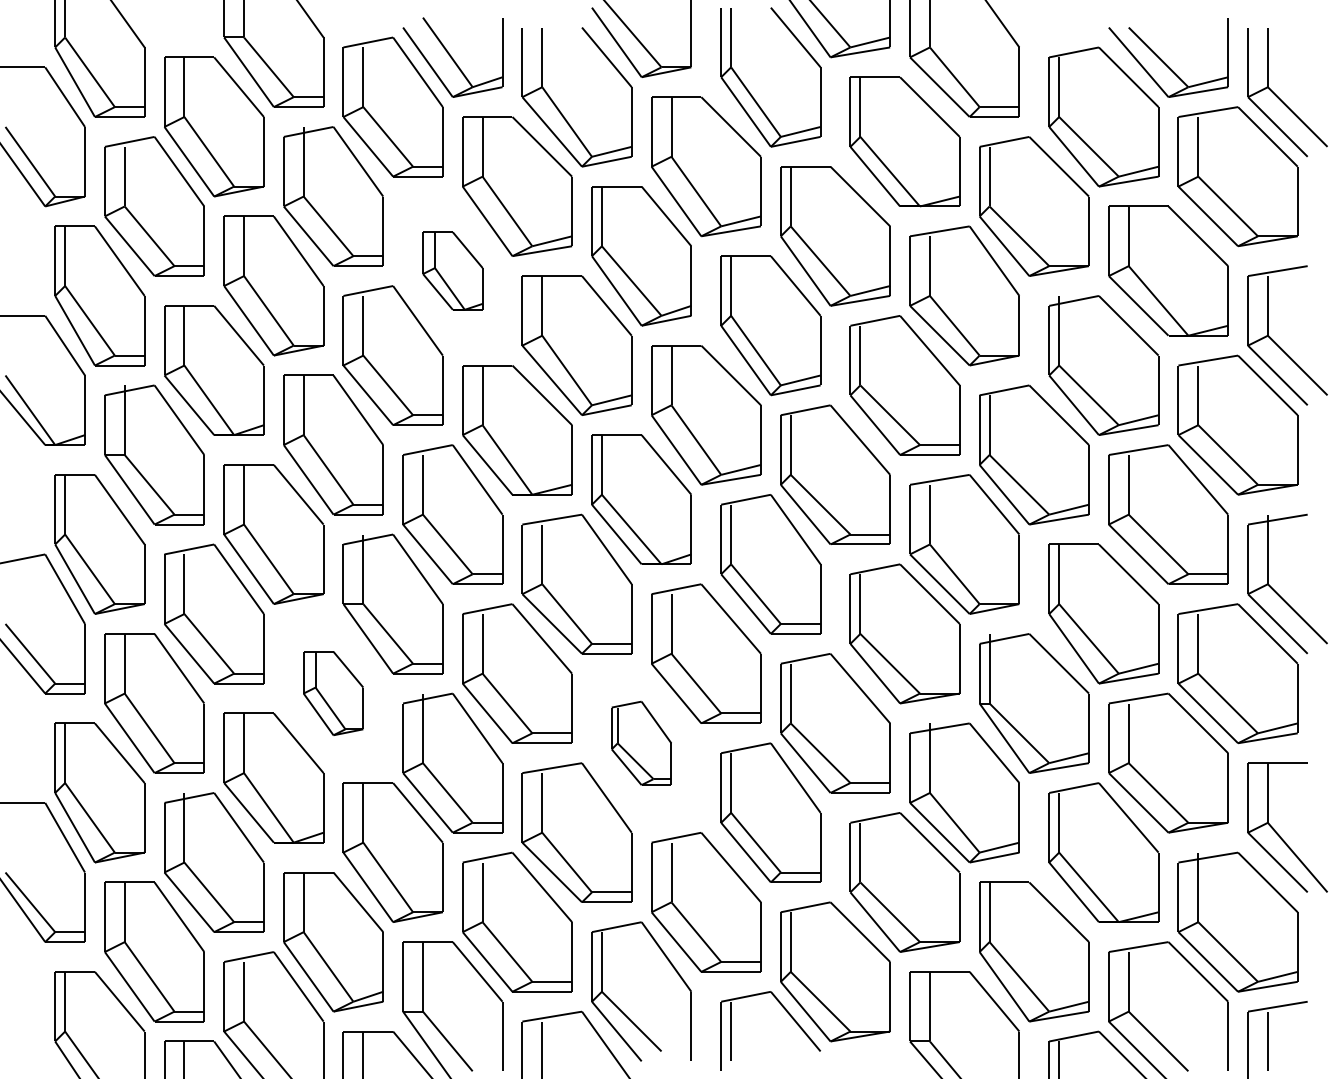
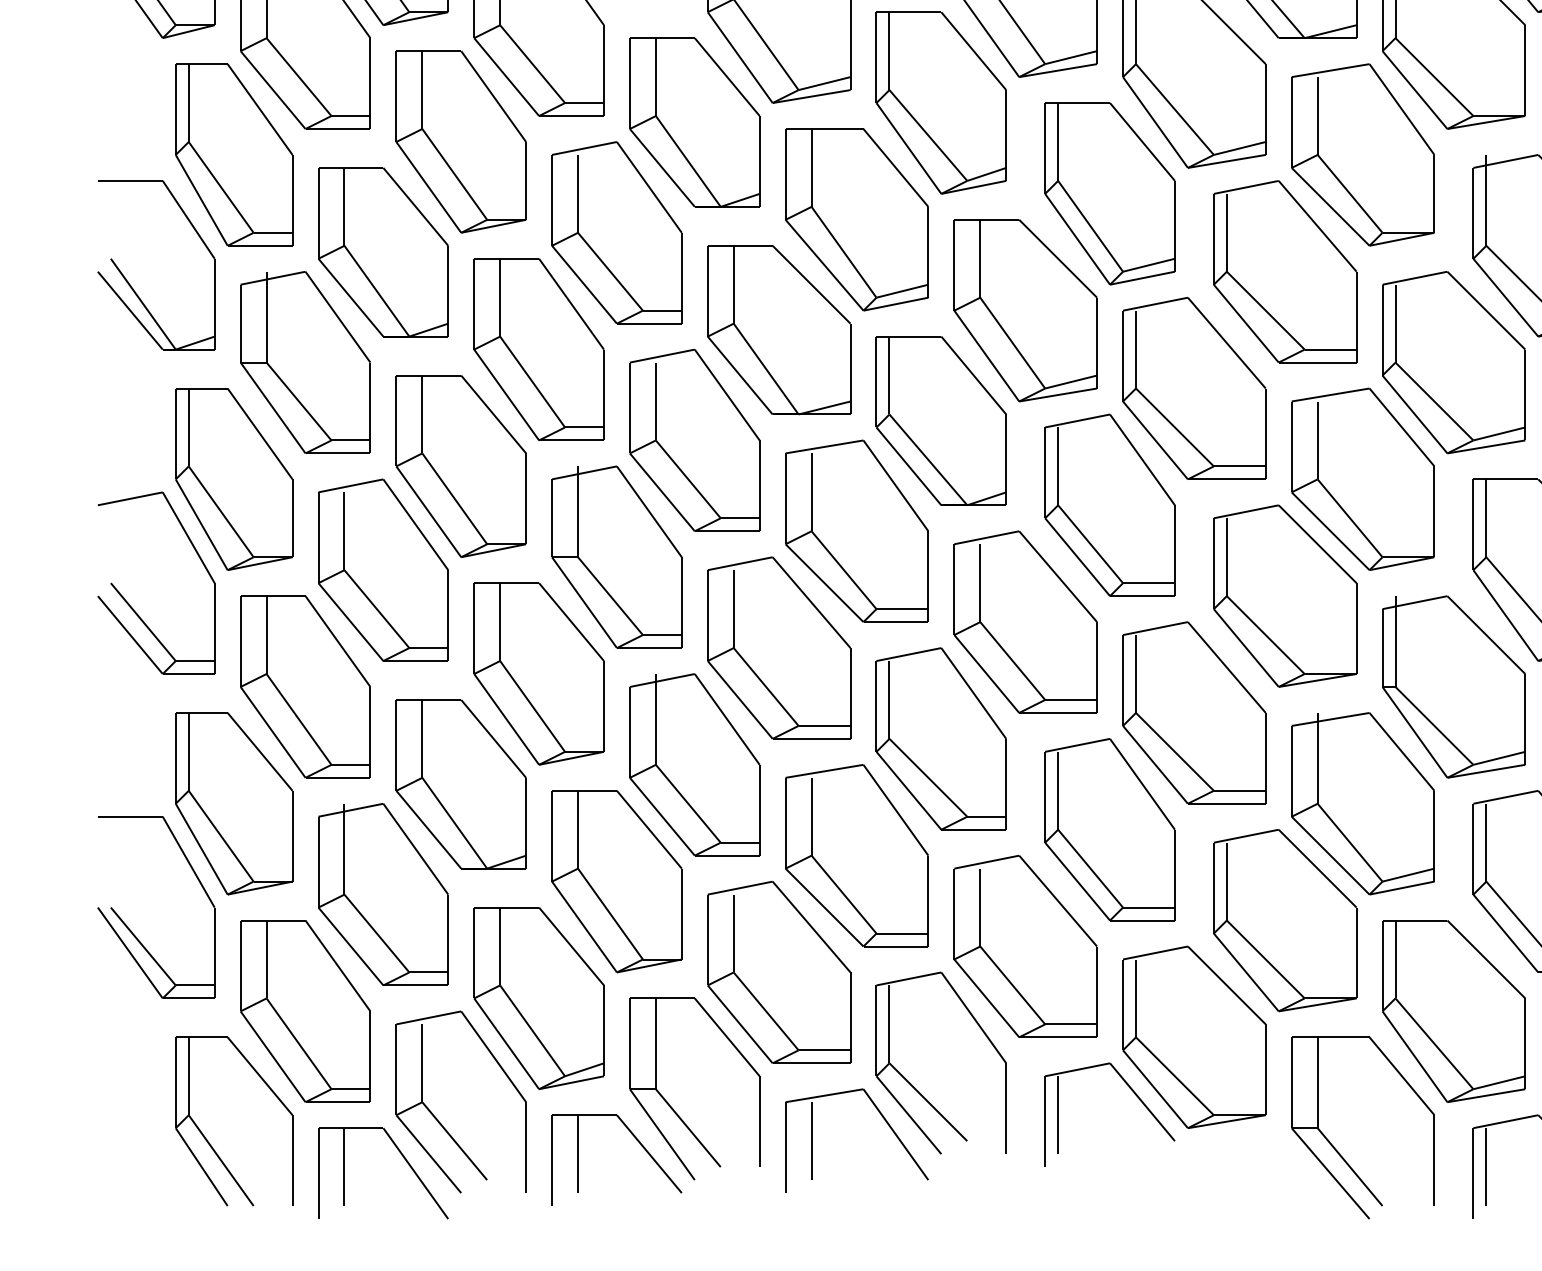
part: (452, 270) -> (694, 121), size x1.67
part: (333, 693) -> (539, 673), size x1.67
part: (641, 743) -> (941, 739), size x1.67

